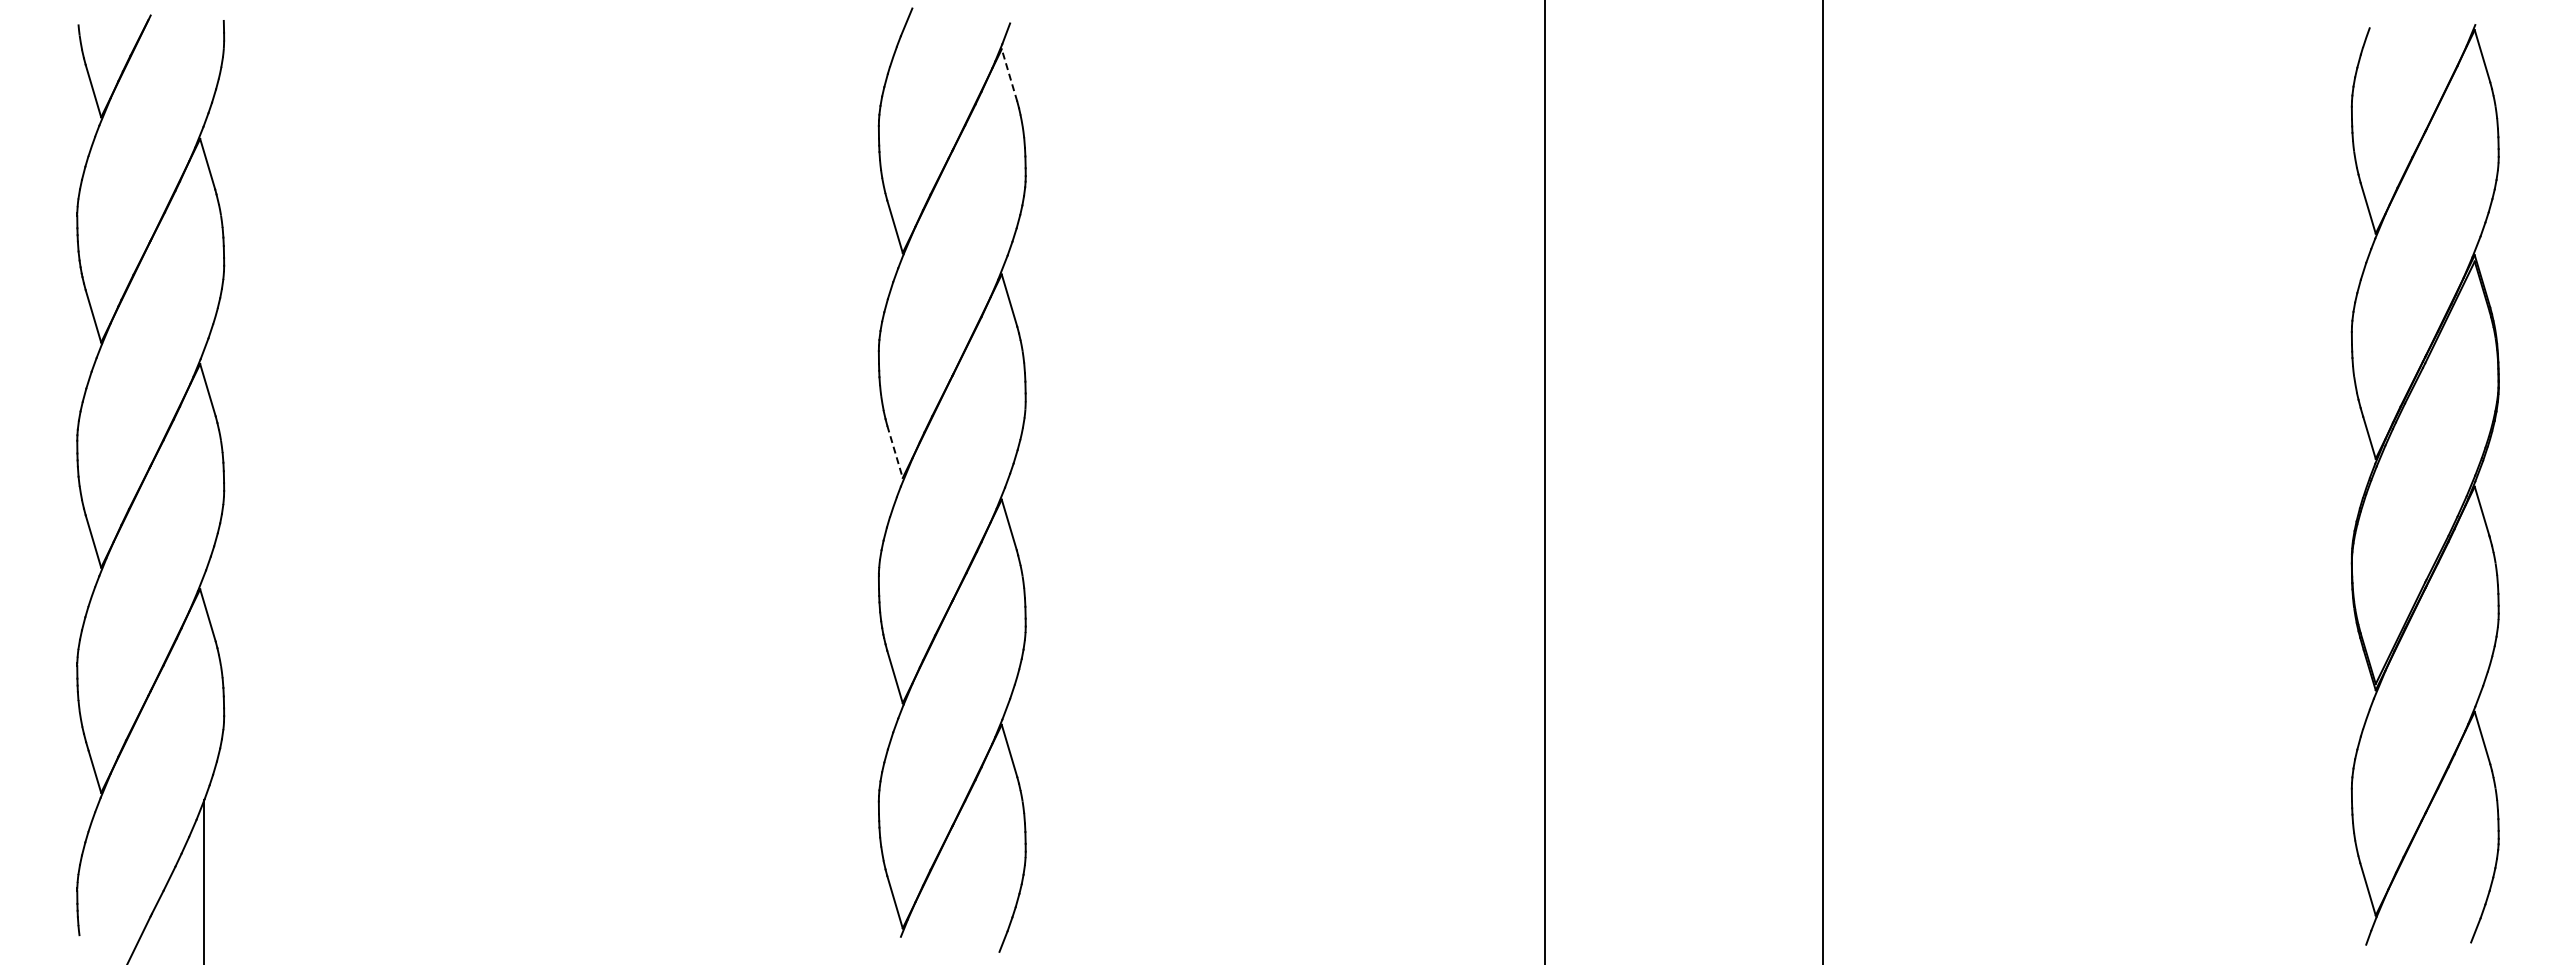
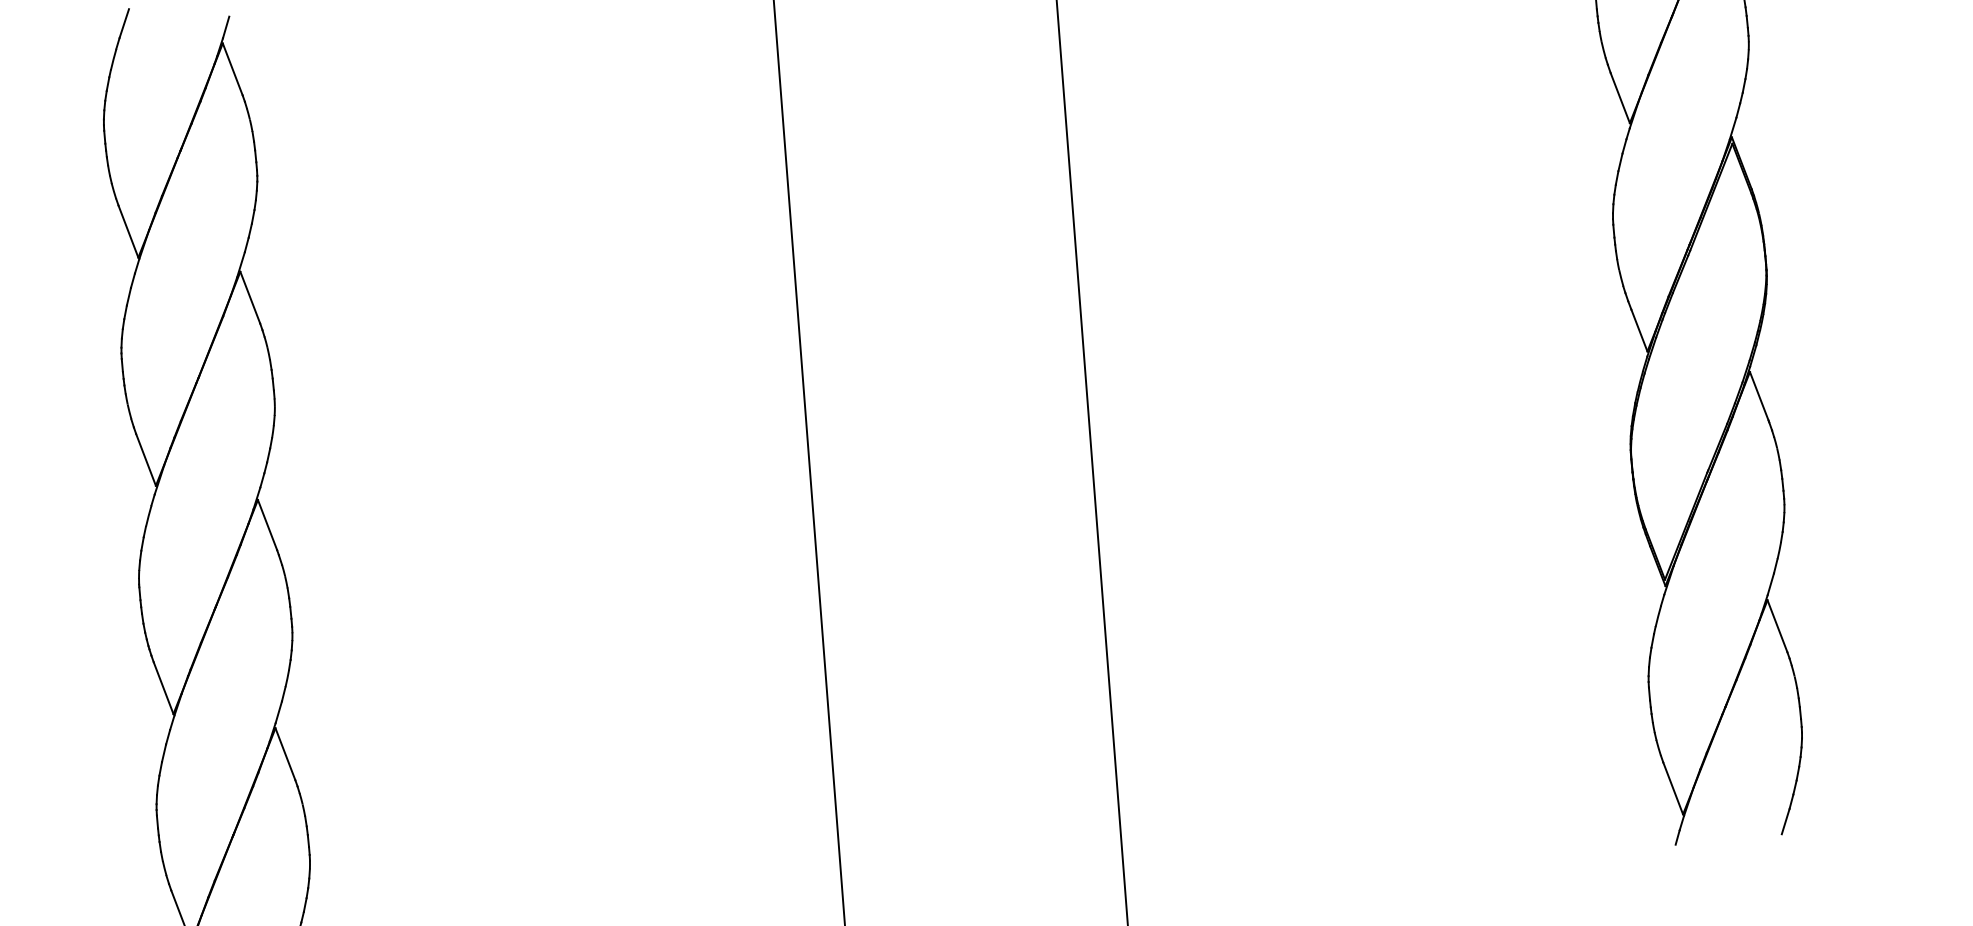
line: (1009, 74) -> (232, 68), dashed -> solid
line: (895, 452) -> (146, 460), dashed -> solid

